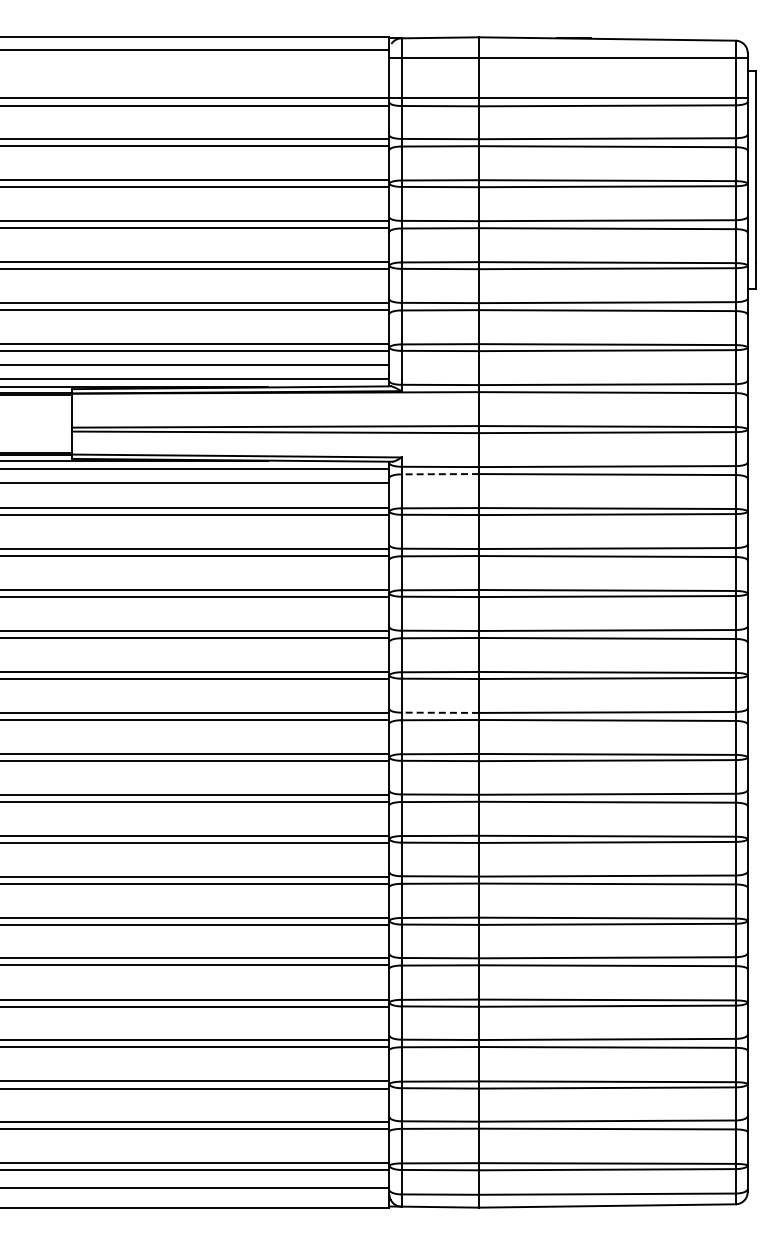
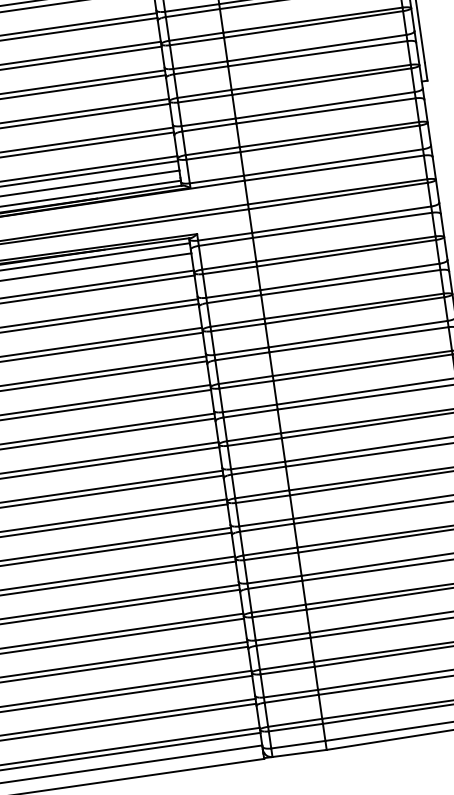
line: (440, 474) -> (226, 242), dashed -> solid
line: (440, 712) -> (250, 408), dashed -> solid

